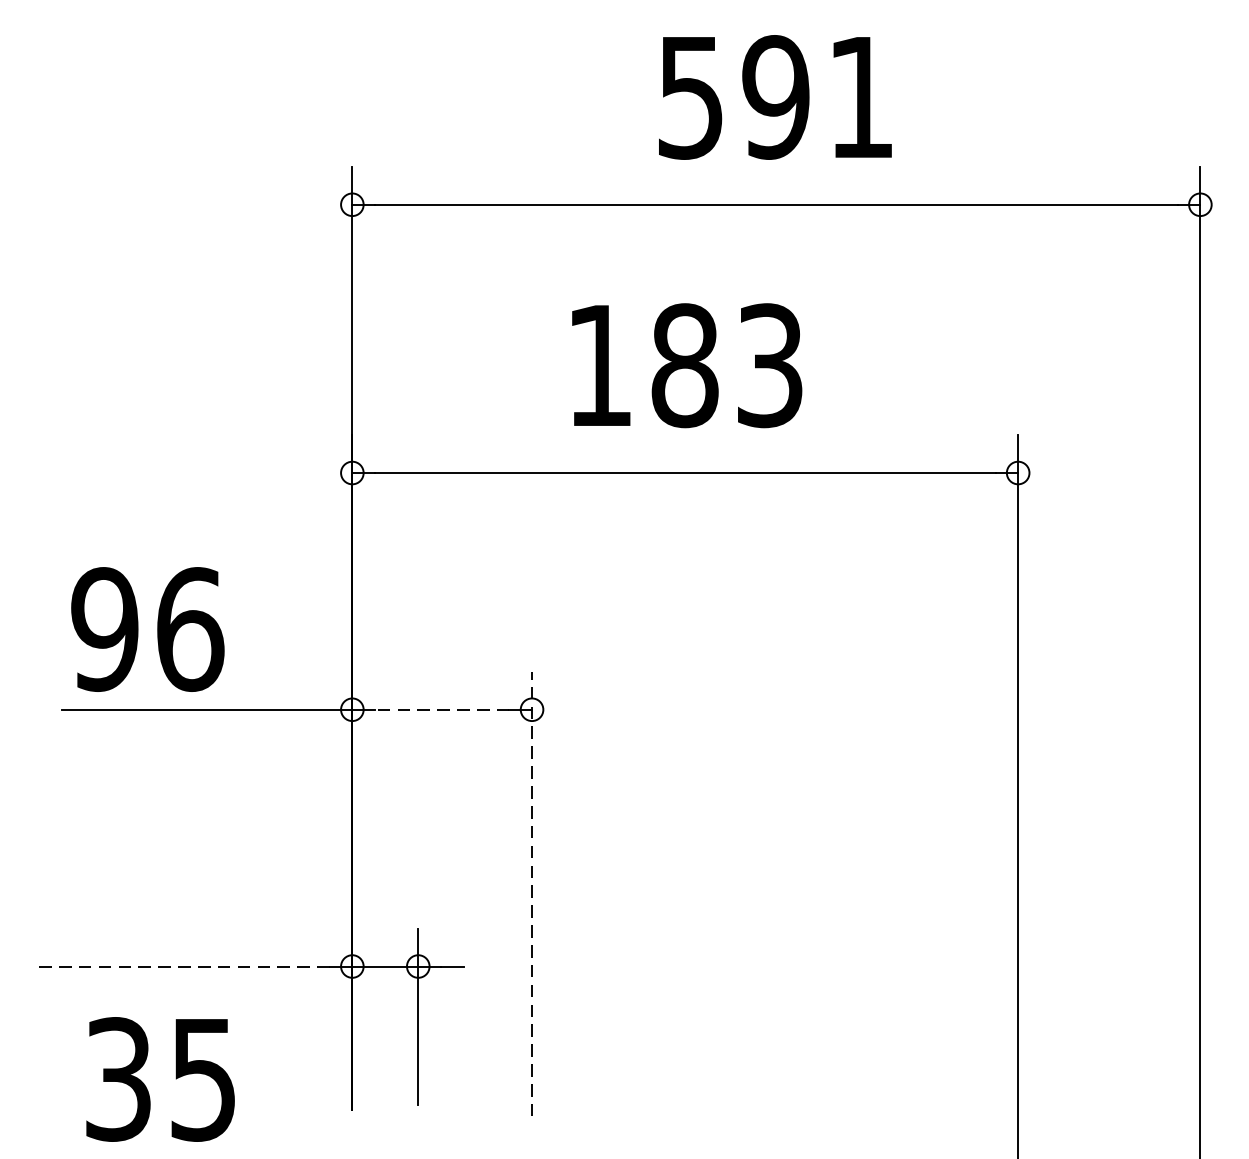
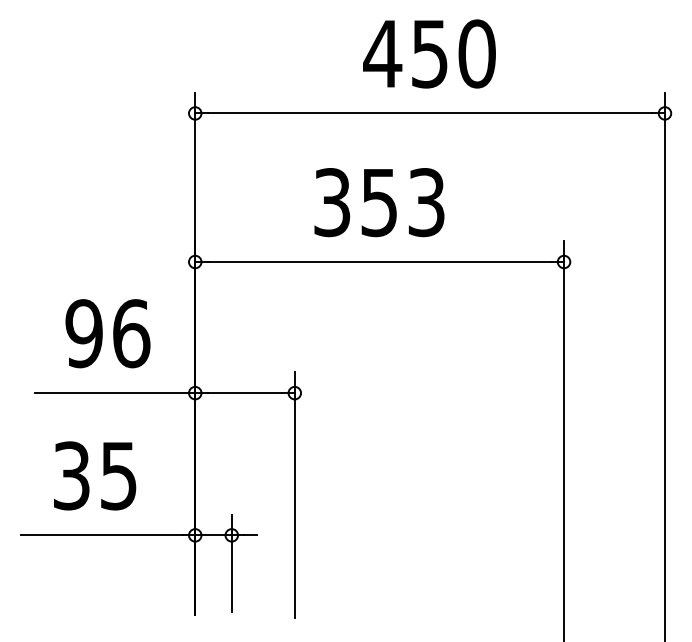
text: (775, 96) -> (429, 53), 591 -> 450
text: (643, 365) -> (356, 202), 183 -> 353
text: (146, 629) -> (107, 333), moved
line: (441, 710) -> (244, 393), dashed -> solid
line: (531, 892) -> (294, 494), dashed -> solid
line: (183, 966) -> (101, 535), dashed -> solid
text: (161, 1078) -> (95, 475), moved

